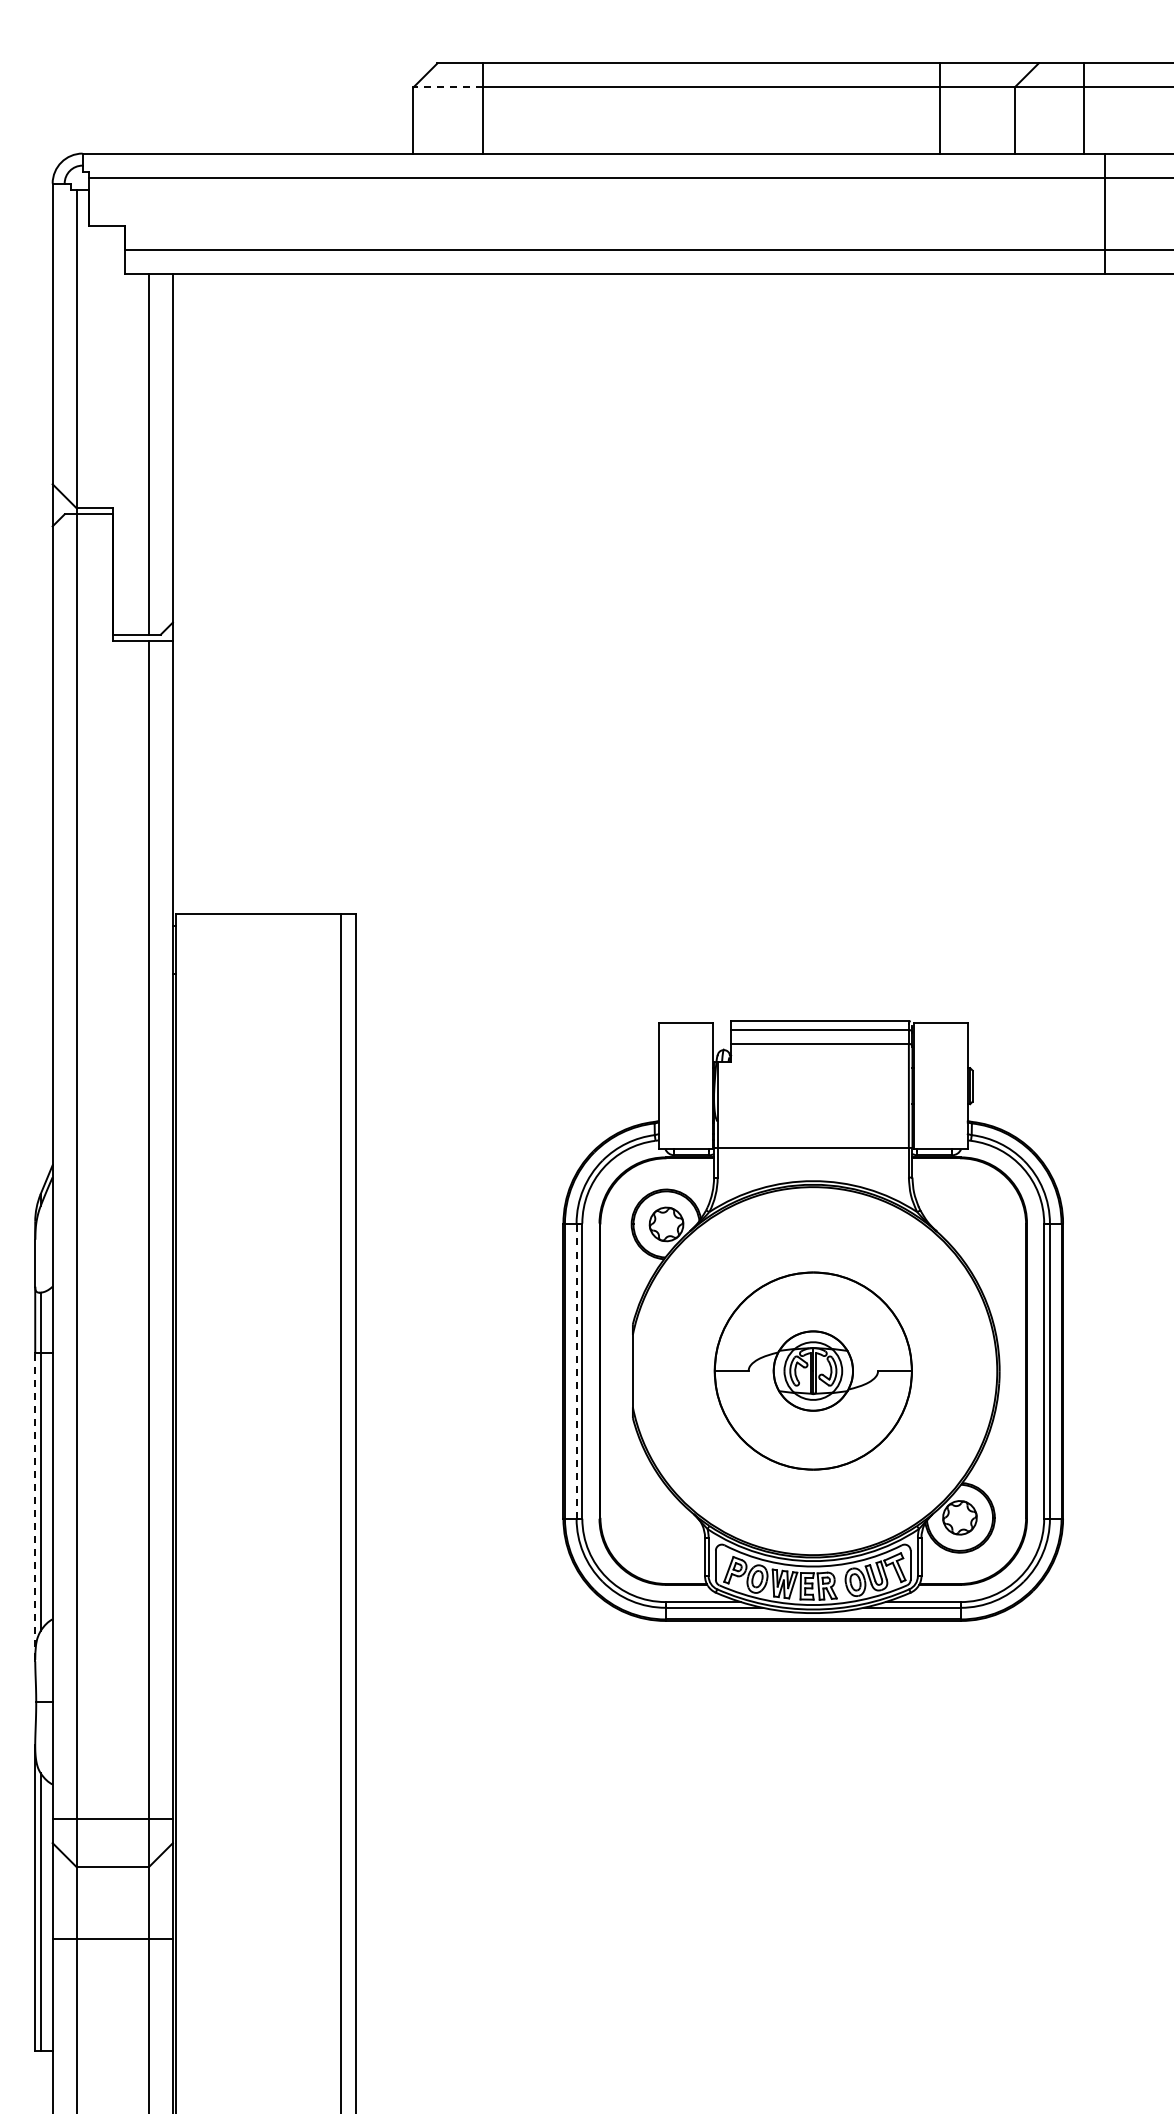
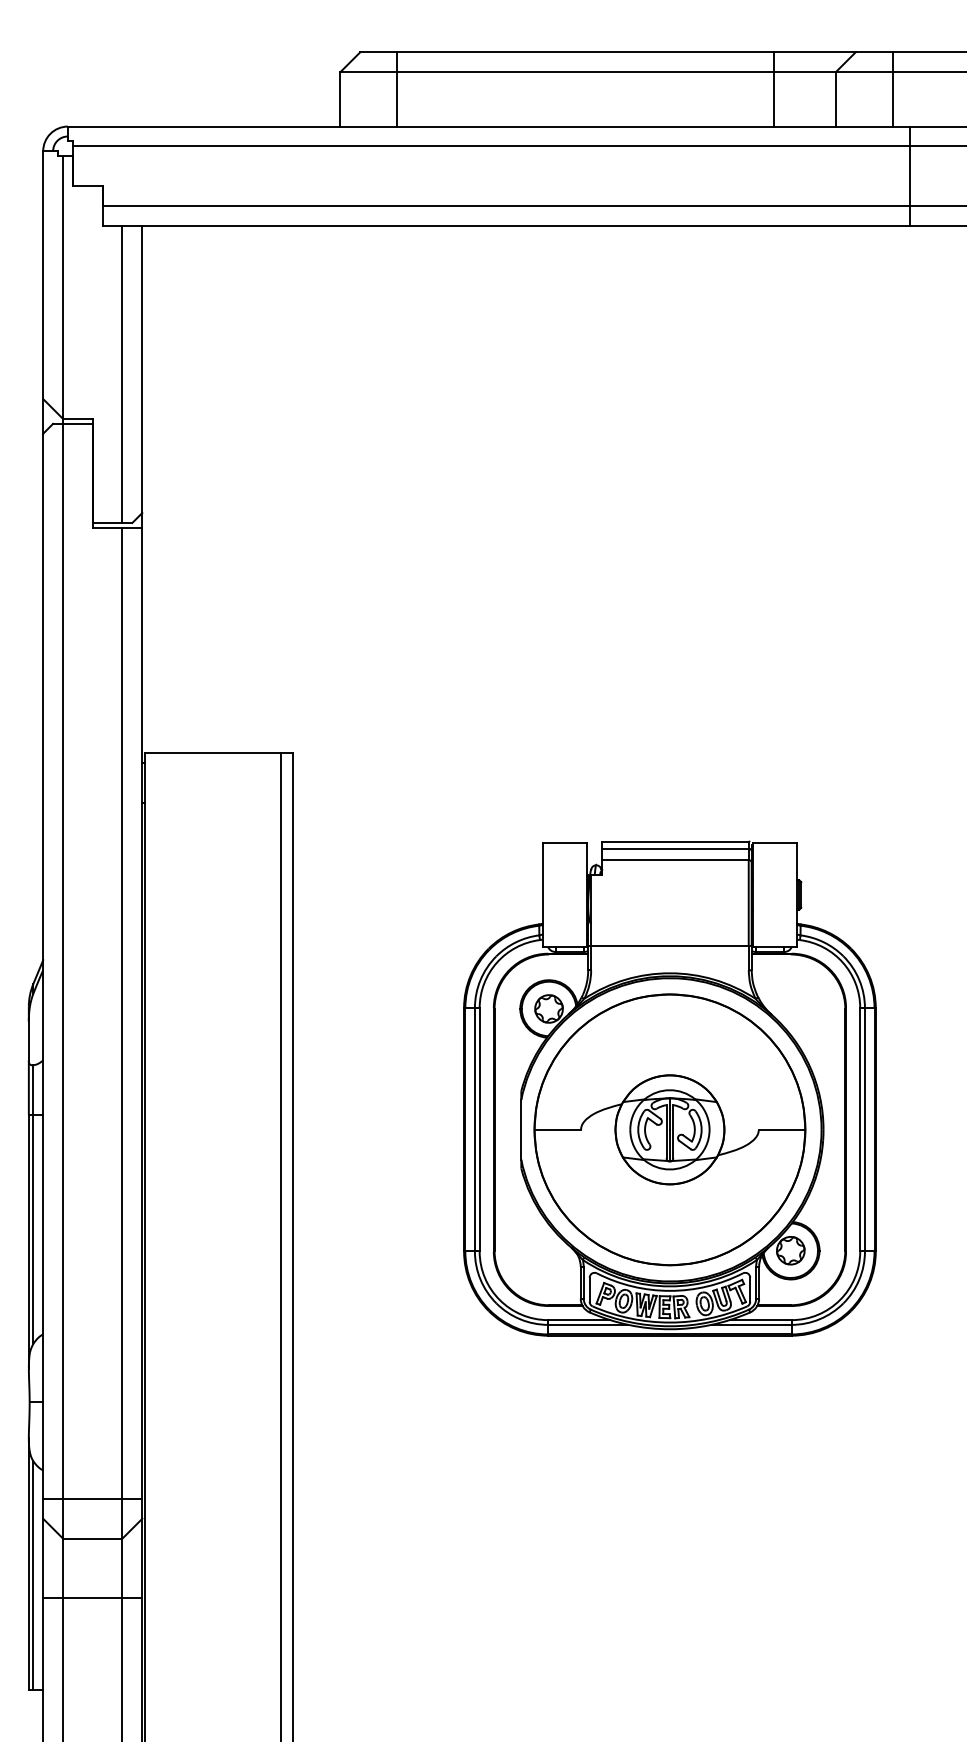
line: (448, 87) -> (369, 72), dashed -> solid
part: (813, 1370) -> (670, 1129), size x1.67
line: (576, 1371) -> (474, 1130), dashed -> solid
line: (35, 1506) -> (29, 1241), dashed -> solid

